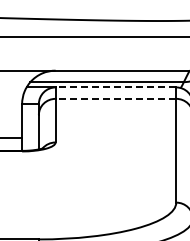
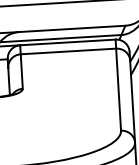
line: (115, 87) -> (67, 42), dashed -> solid
line: (115, 98) -> (68, 51), dashed -> solid

